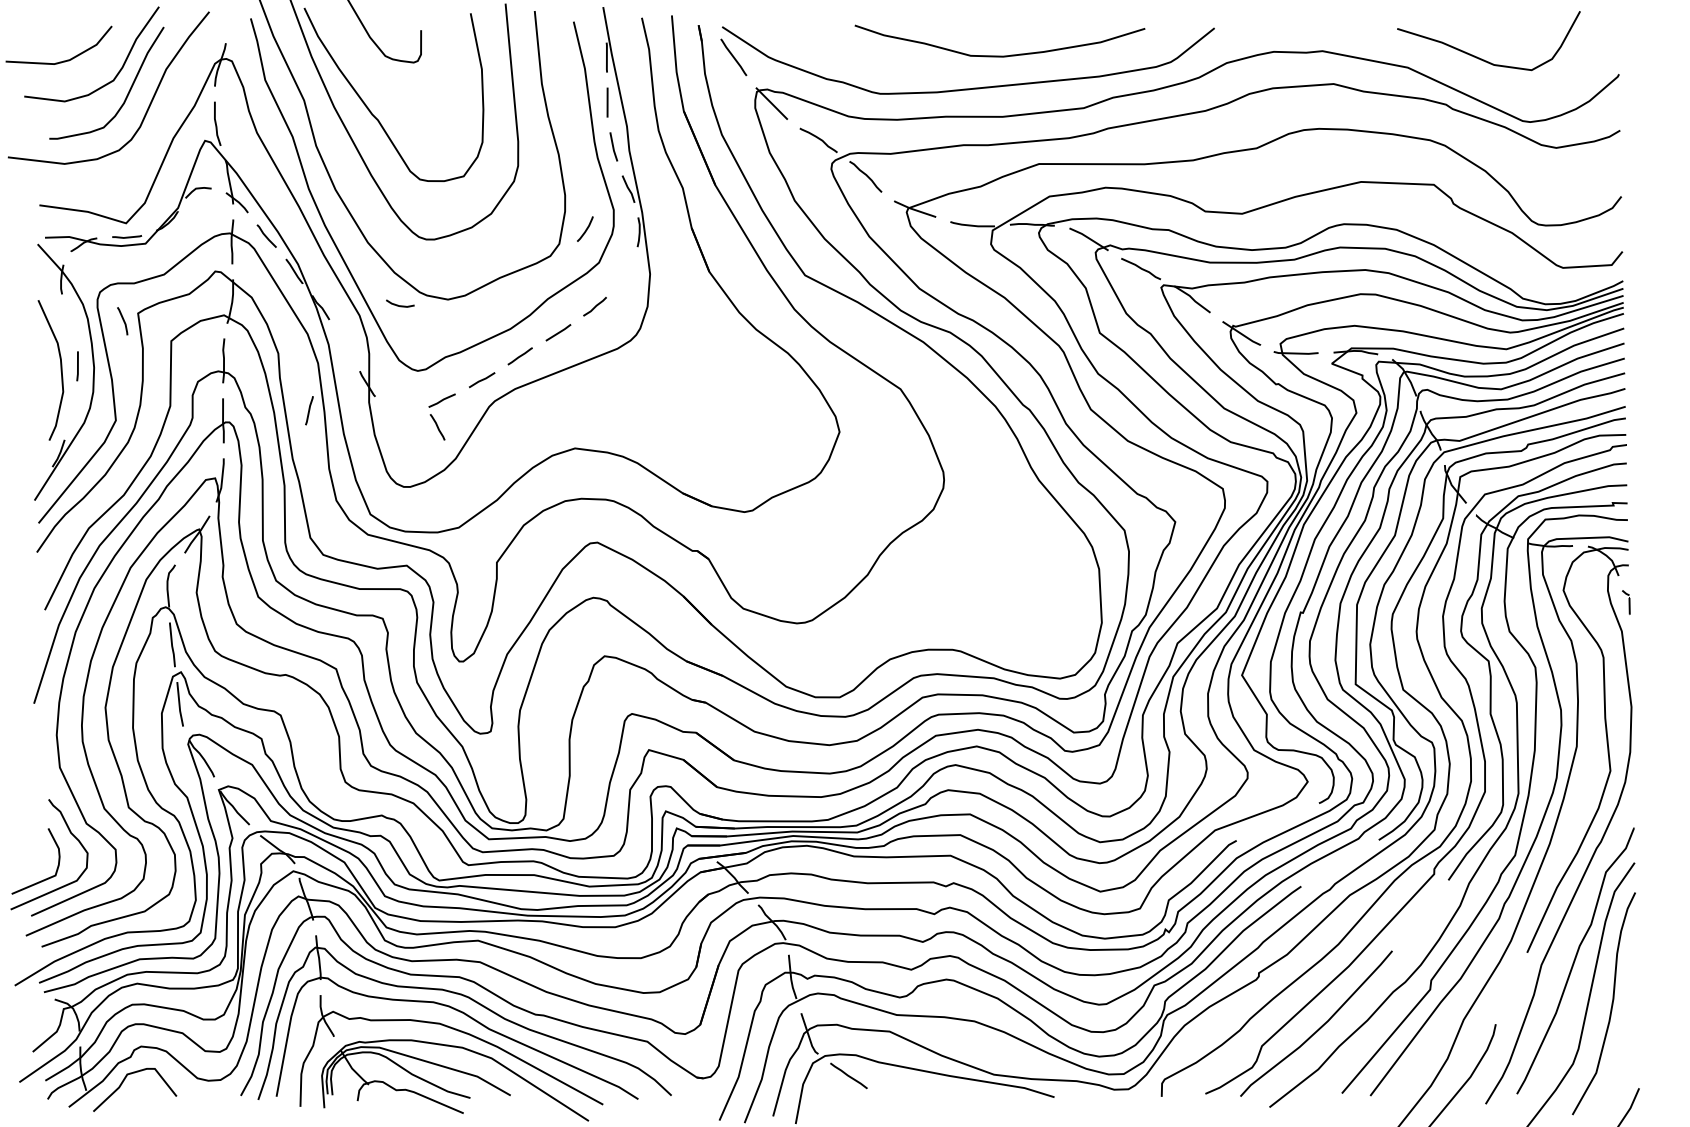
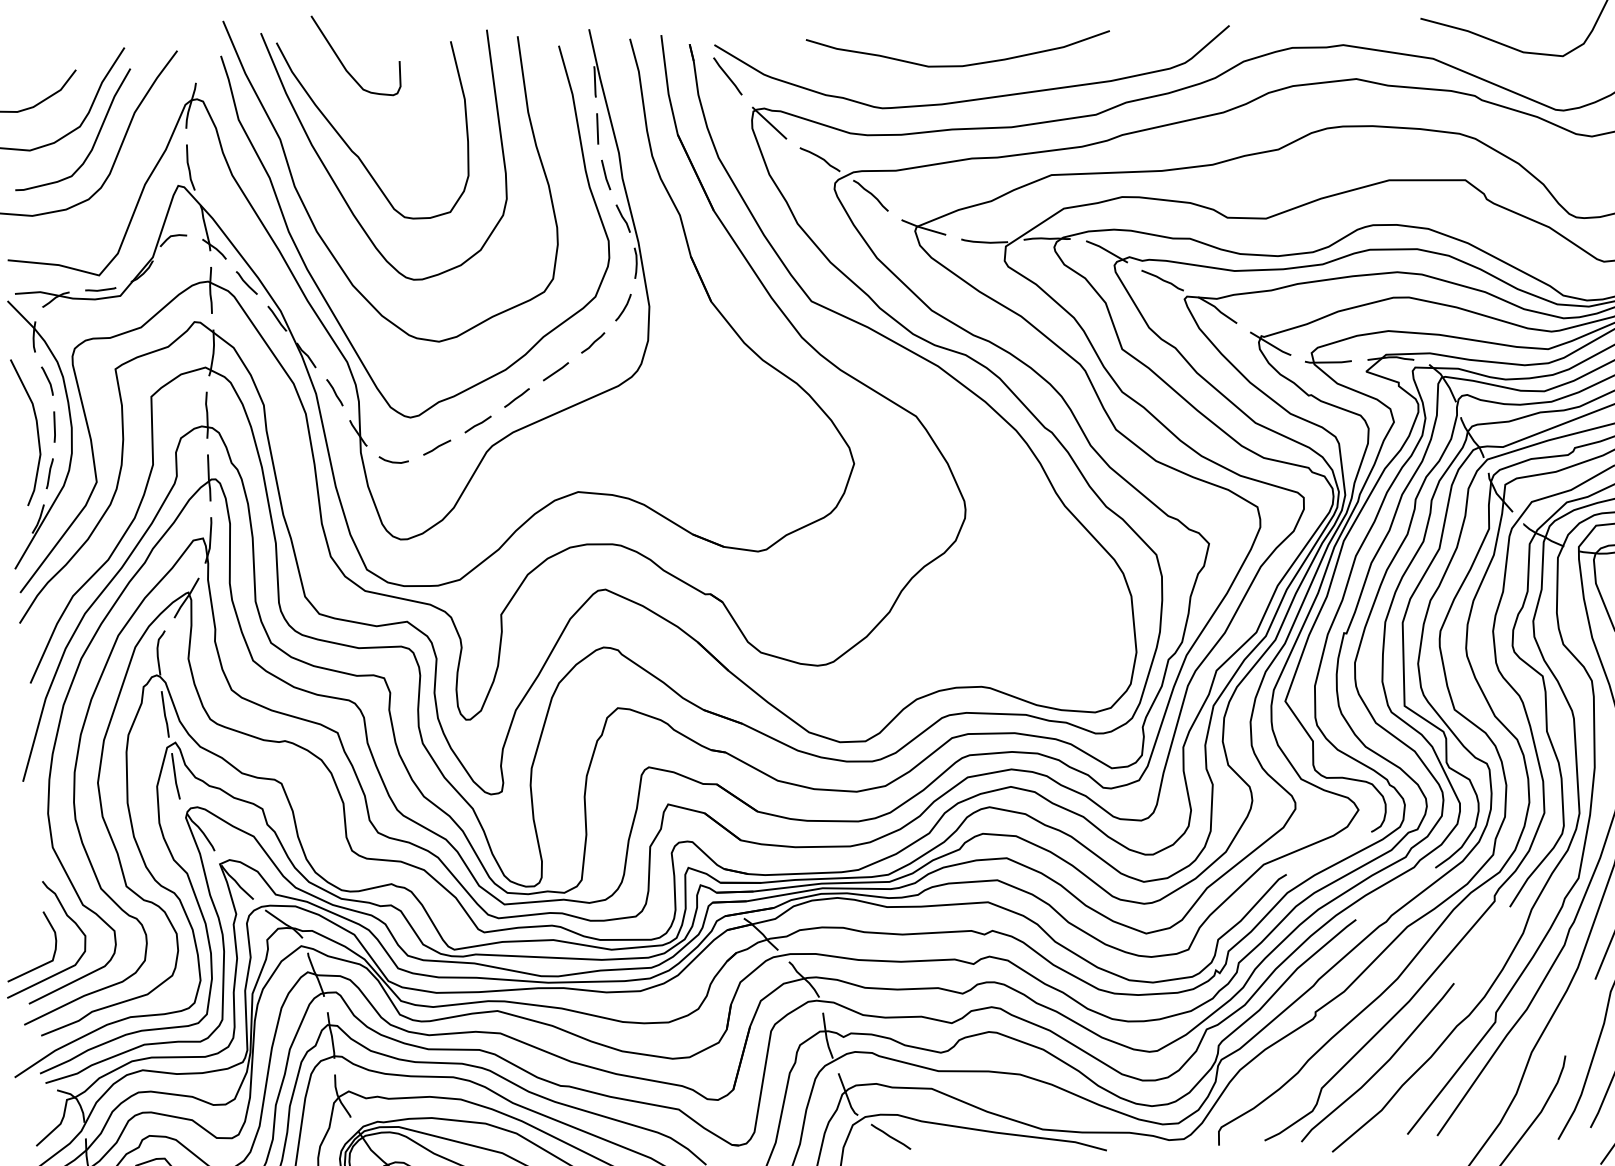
curve: (999, 55) -> (958, 65), moved
curve: (586, 228) -> (624, 306), moved
line: (400, 305) -> (394, 461), moved
line: (122, 320) -> (47, 380), moved
line: (309, 410) -> (49, 473), moved
line: (437, 427) -> (334, 392), moved

